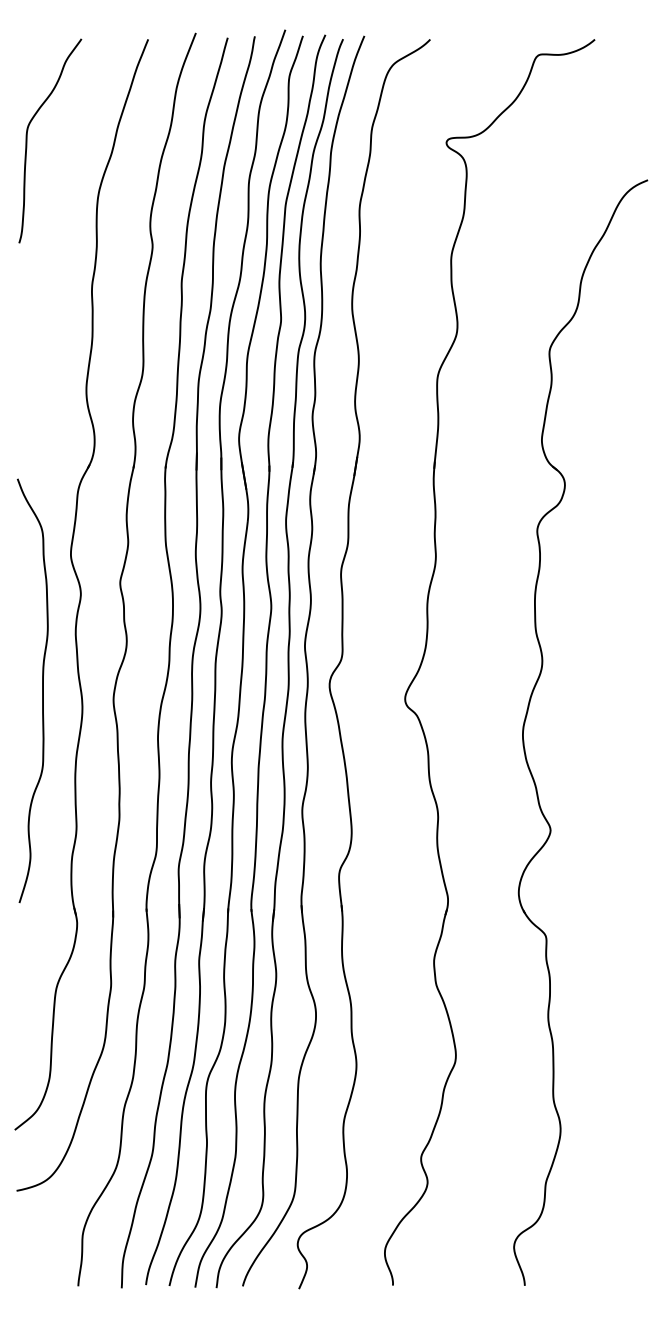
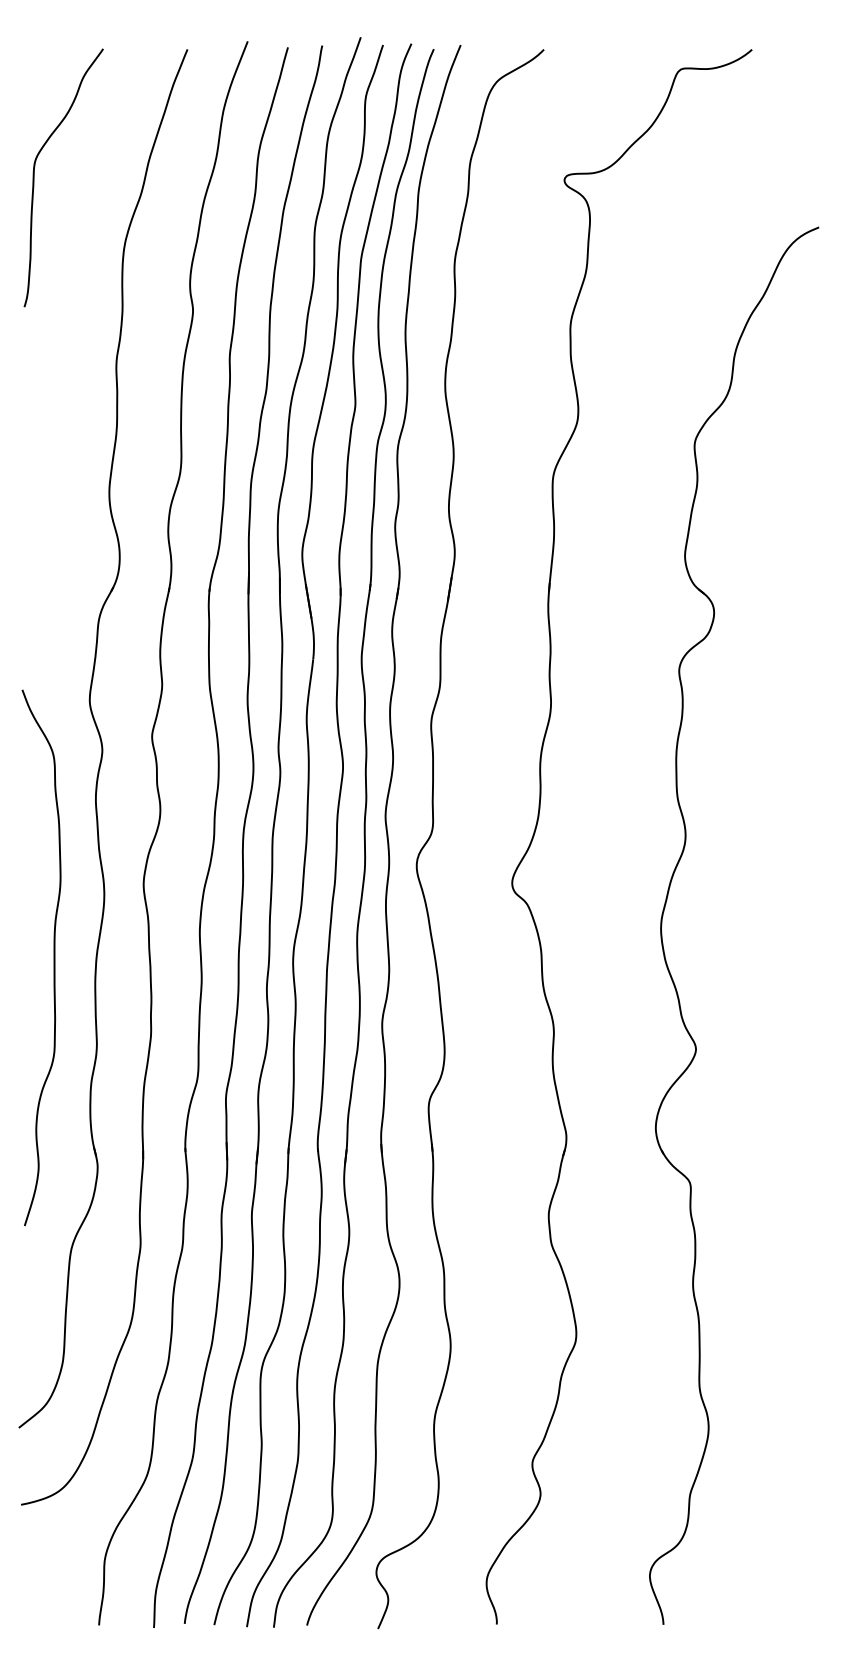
curve: (42, 690) -> (53, 957), moved

